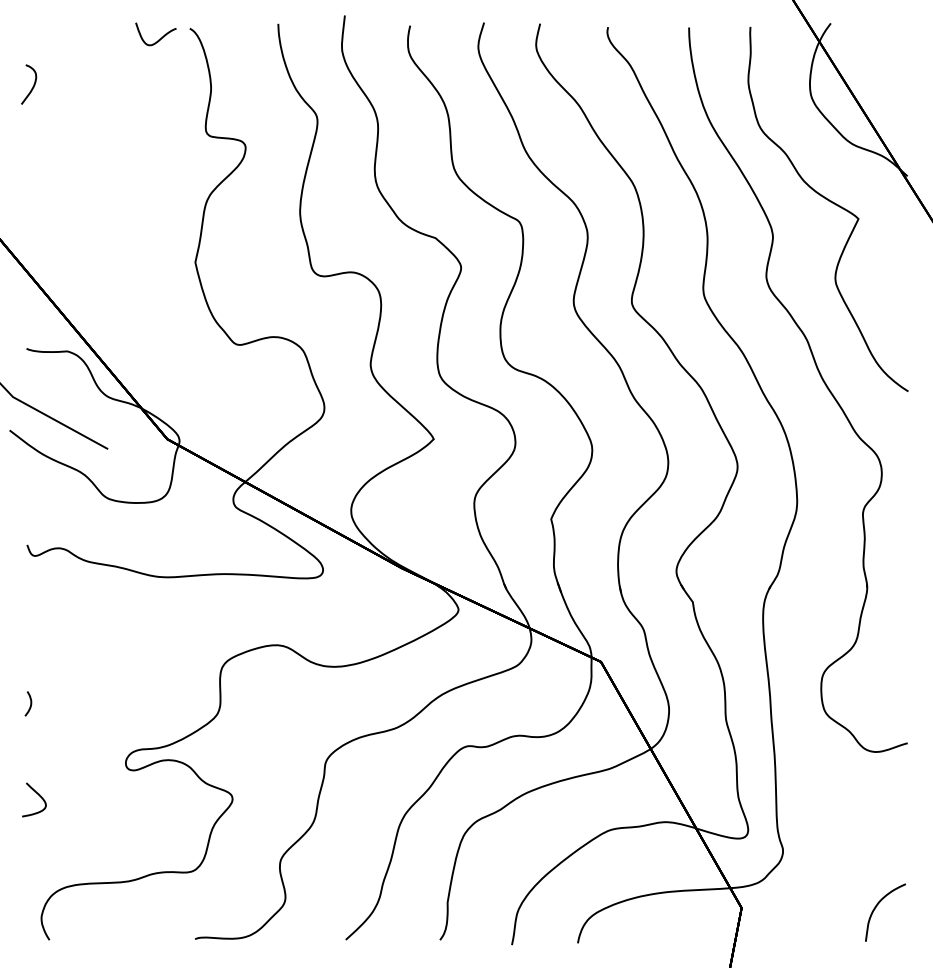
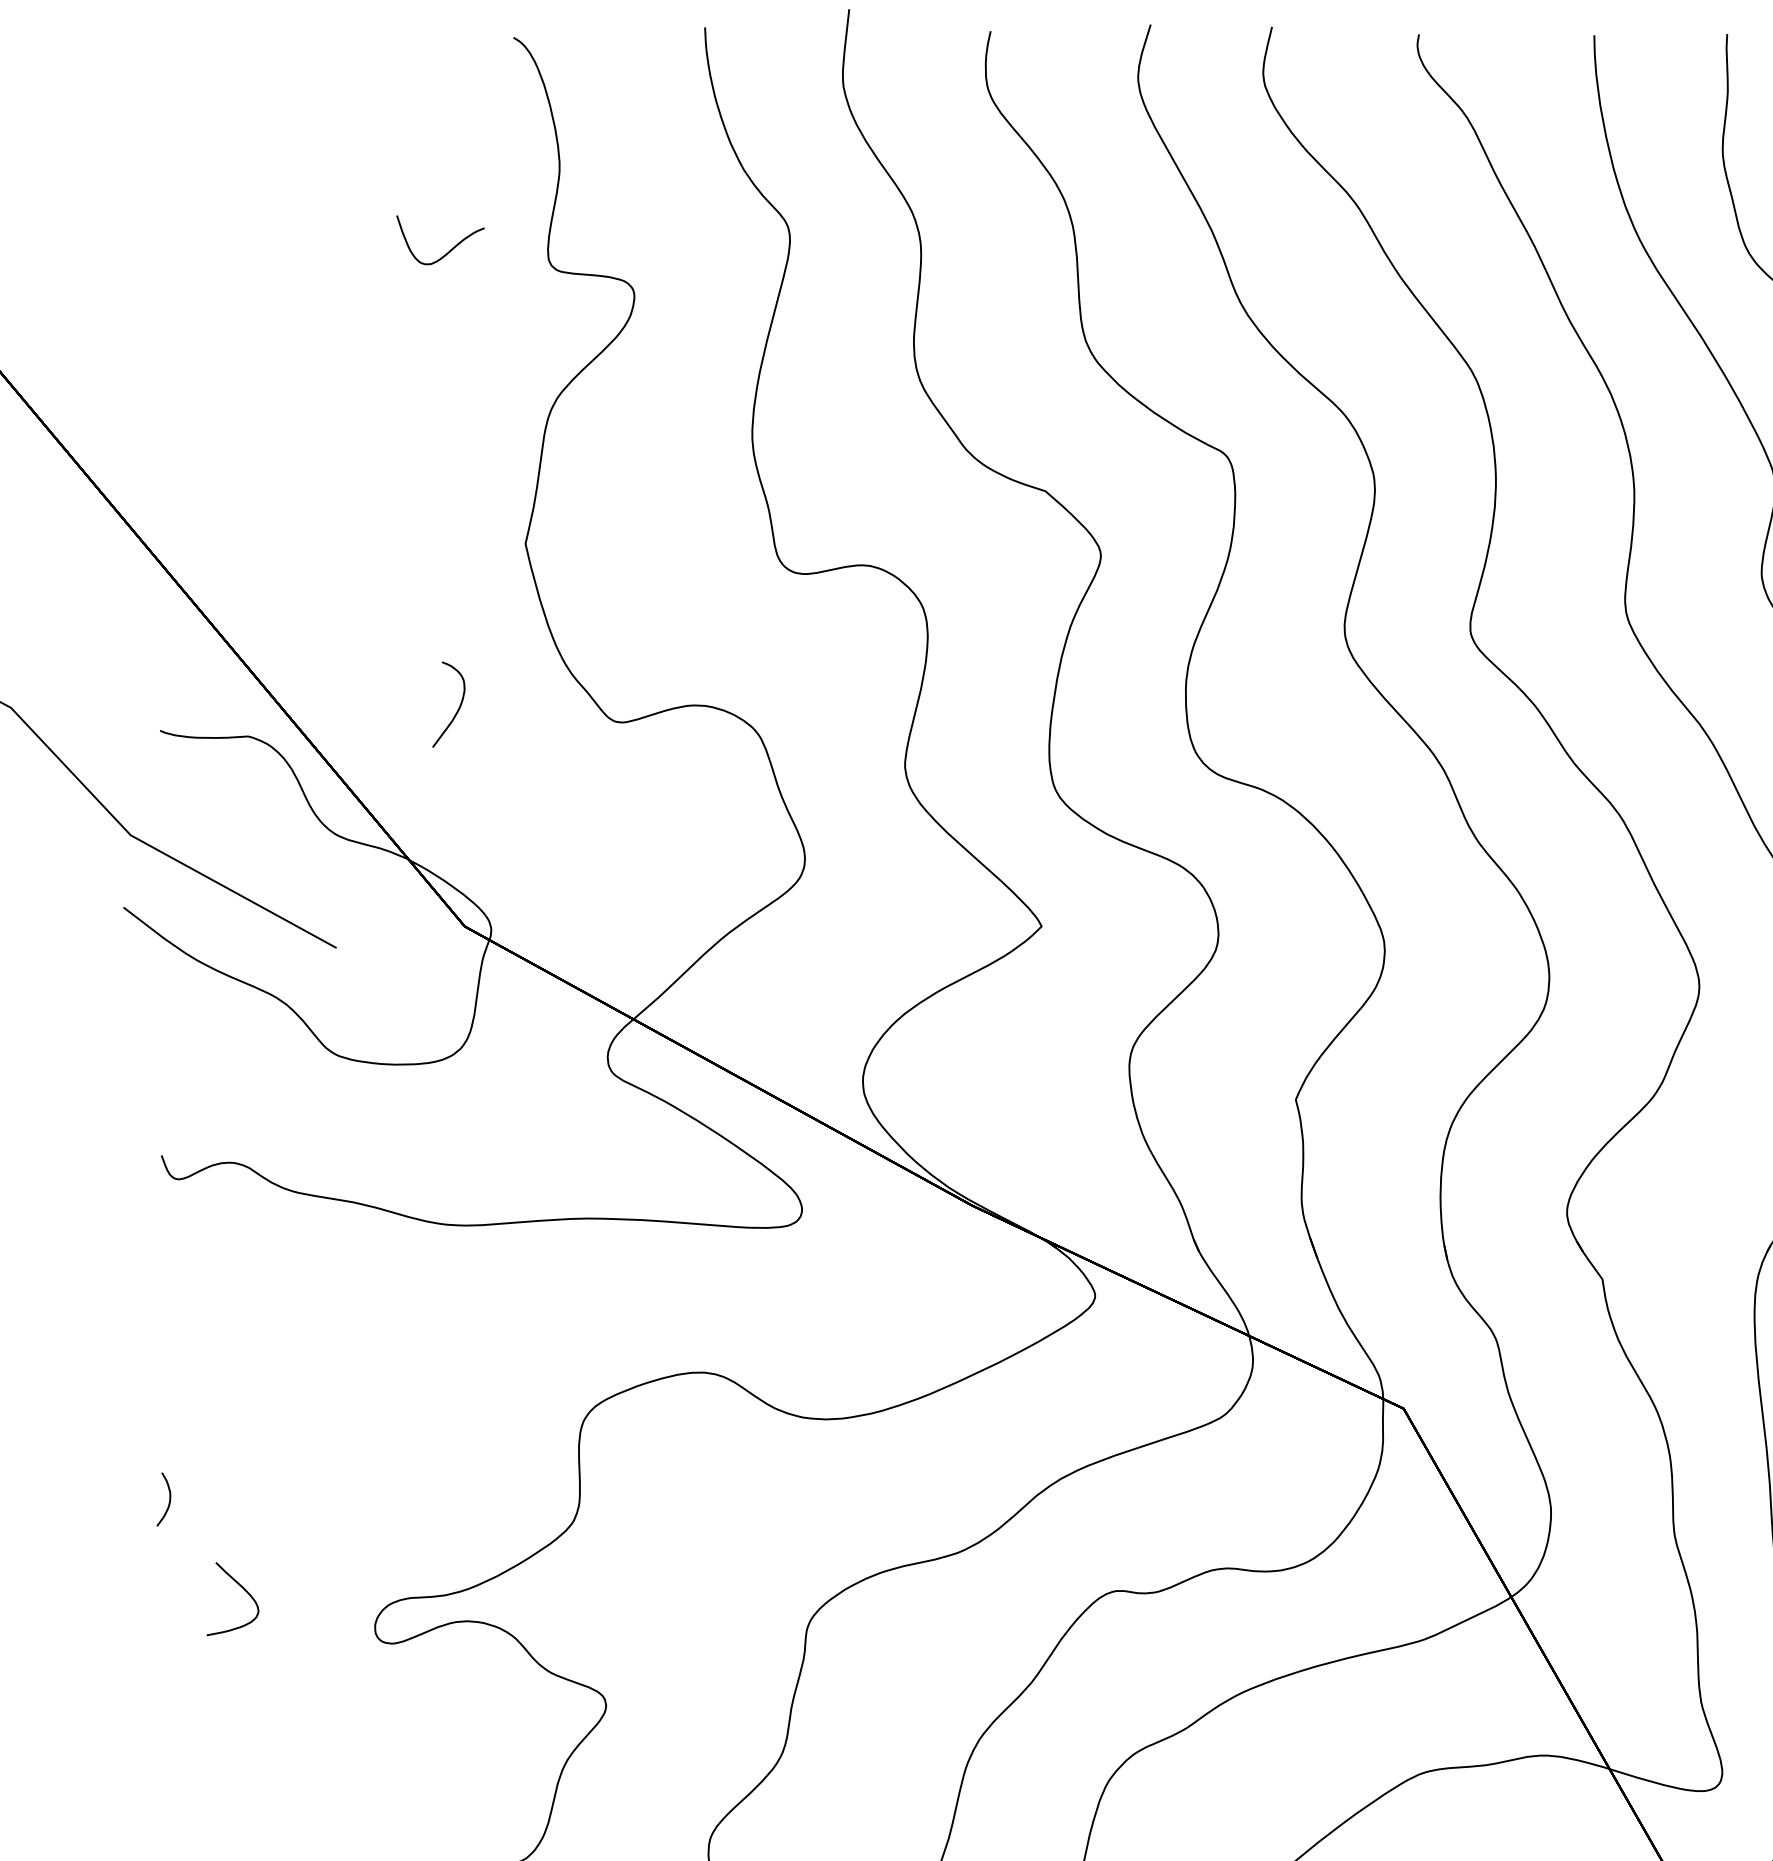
curve: (159, 38) -> (447, 249), moved
curve: (32, 86) -> (456, 708), moved
curve: (38, 795) -> (242, 1589), moved

